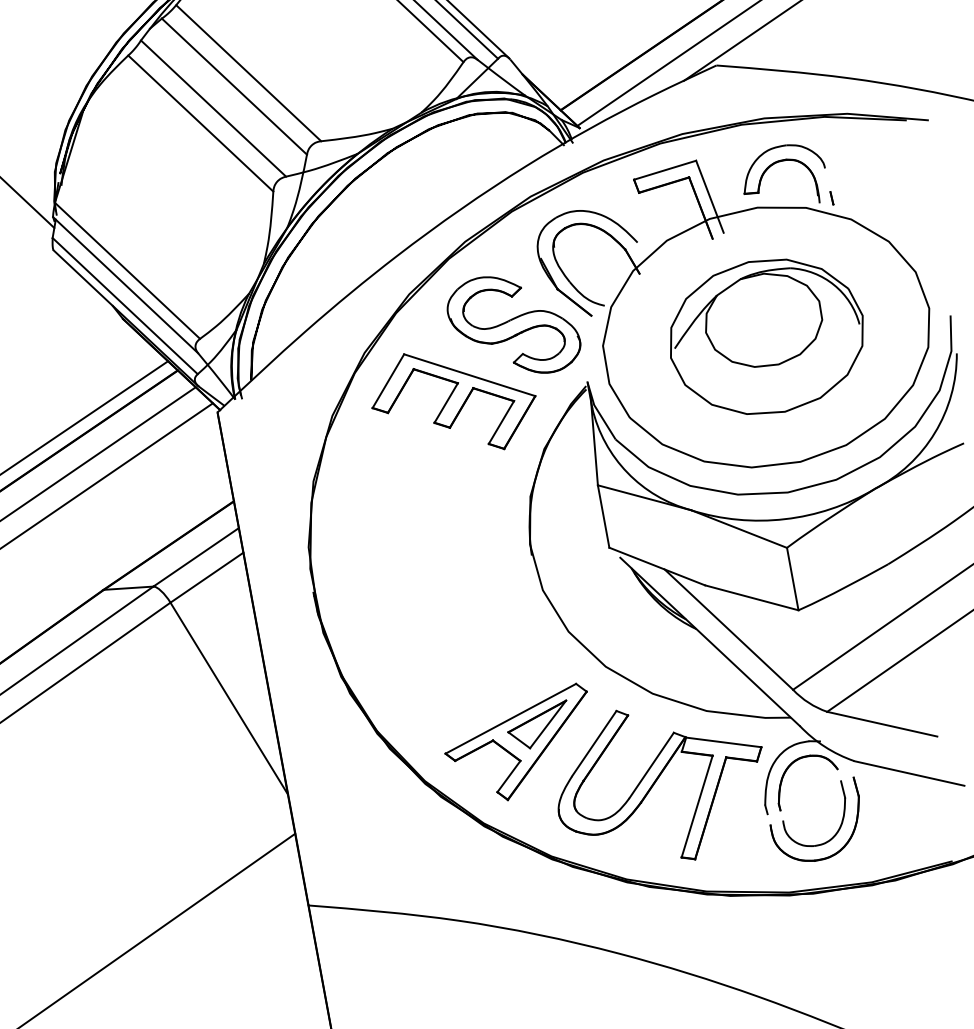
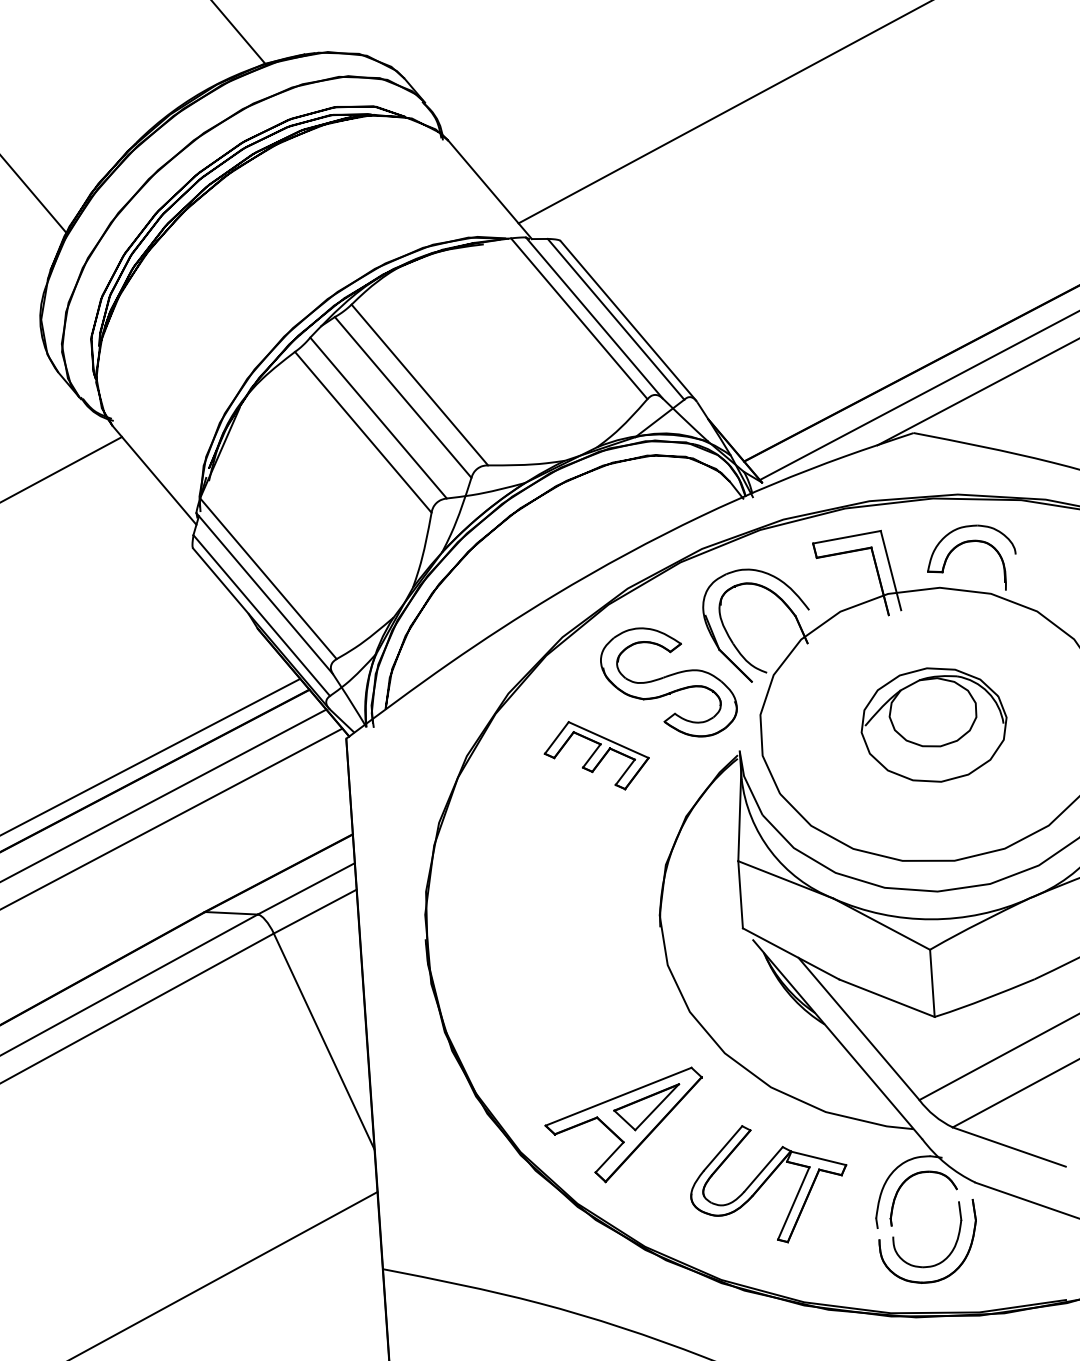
line: (832, 197) -> (1019, 586), removed
part: (766, 336) -> (933, 724), size x0.7
part: (453, 401) -> (596, 755), size x0.6
part: (660, 784) -> (768, 1184), size x0.7

